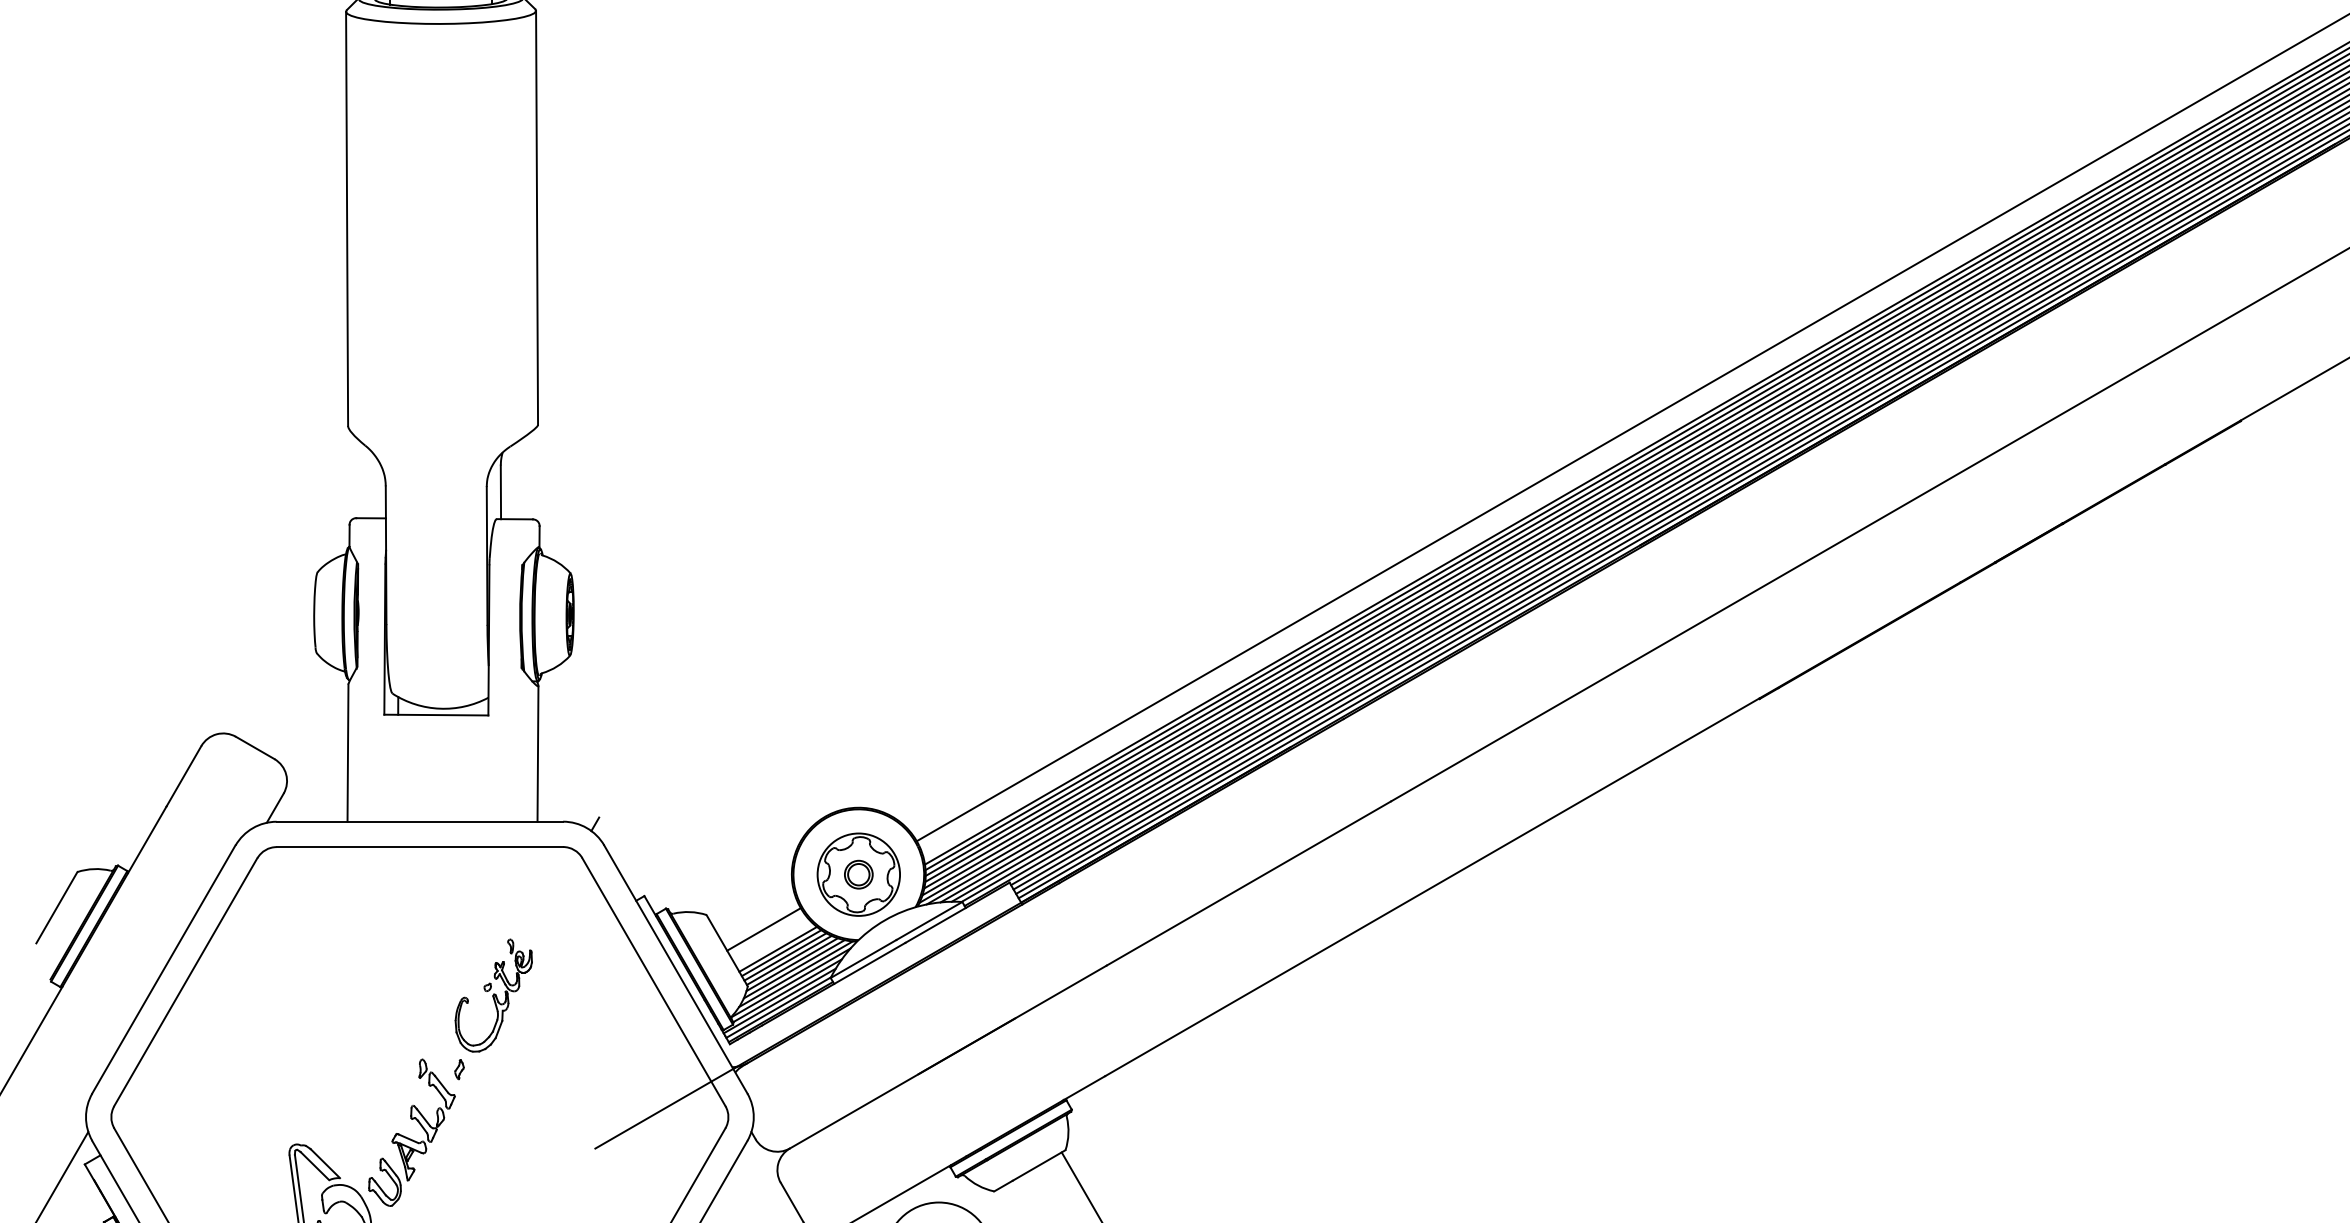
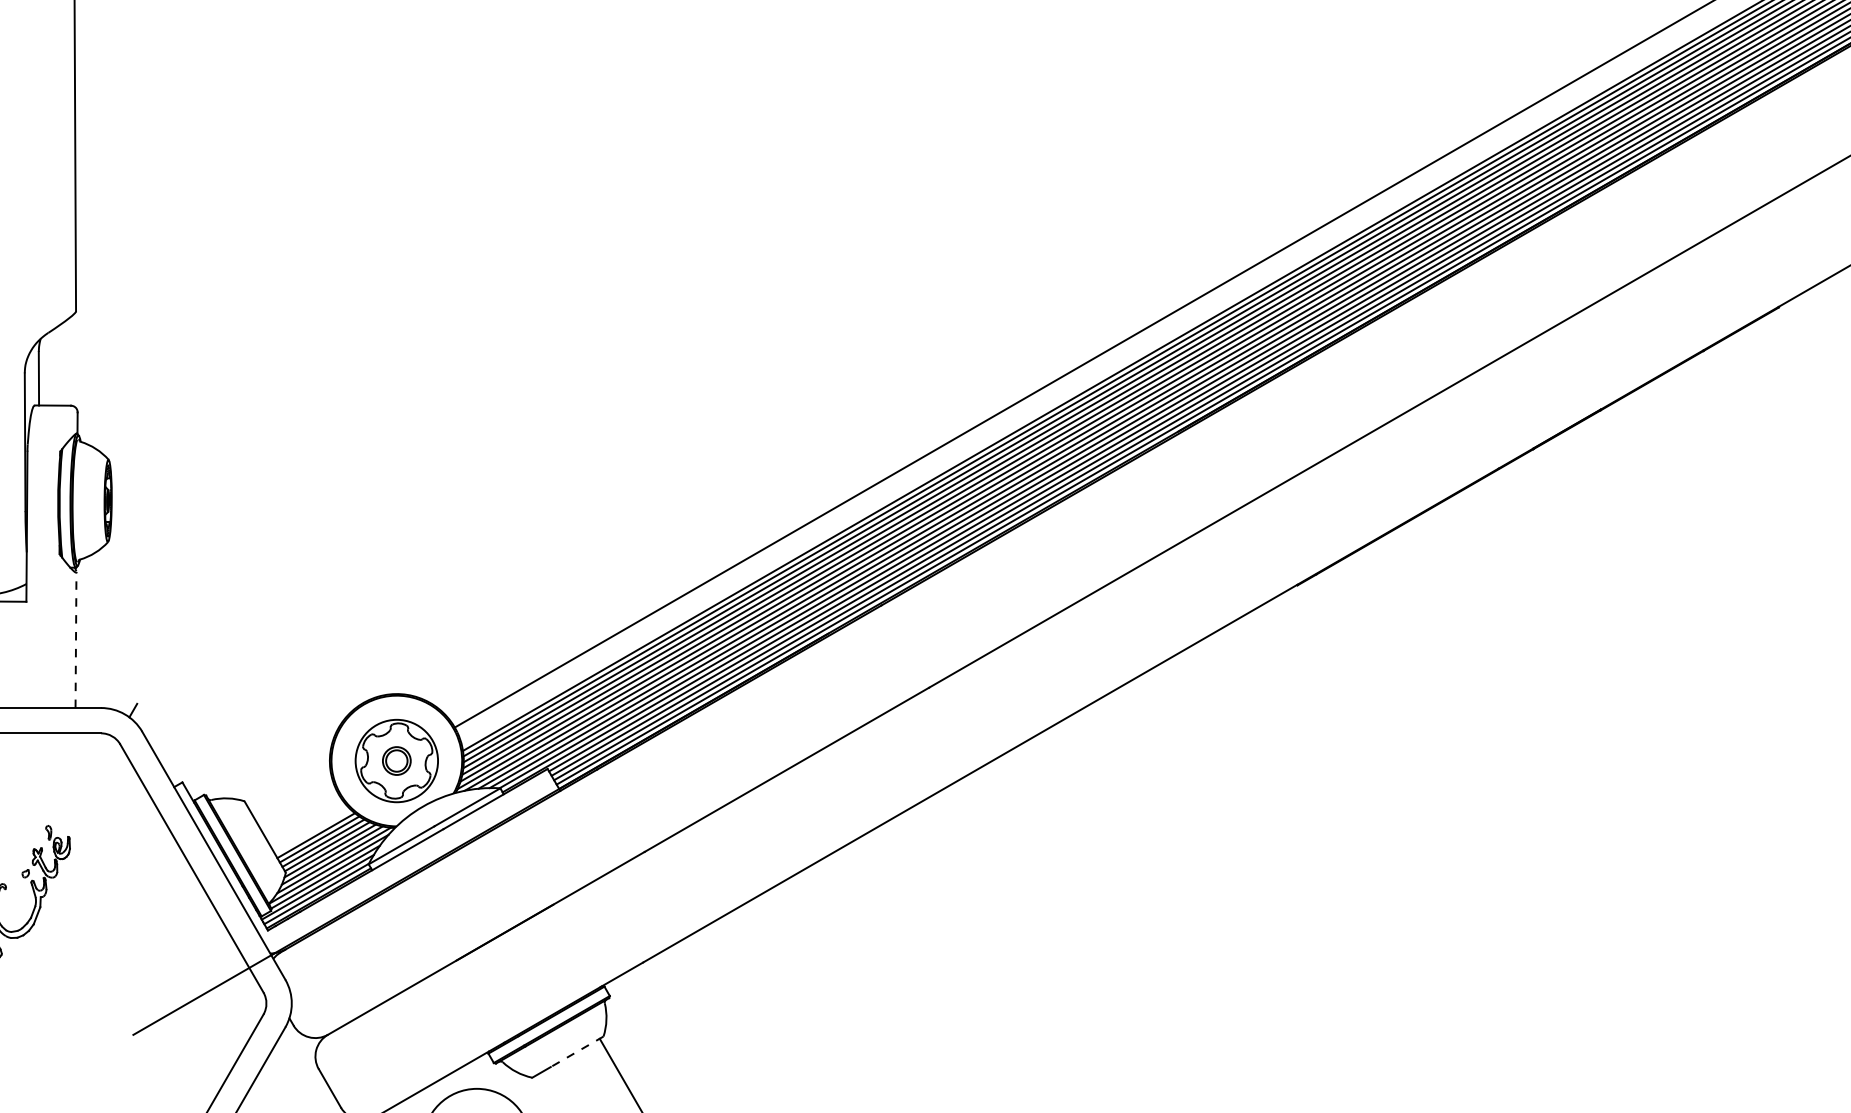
line: (537, 753) -> (75, 639), solid -> dashed
line: (763, 929) -> (301, 815), removed
line: (1038, 1165) -> (576, 1051), solid -> dashed

